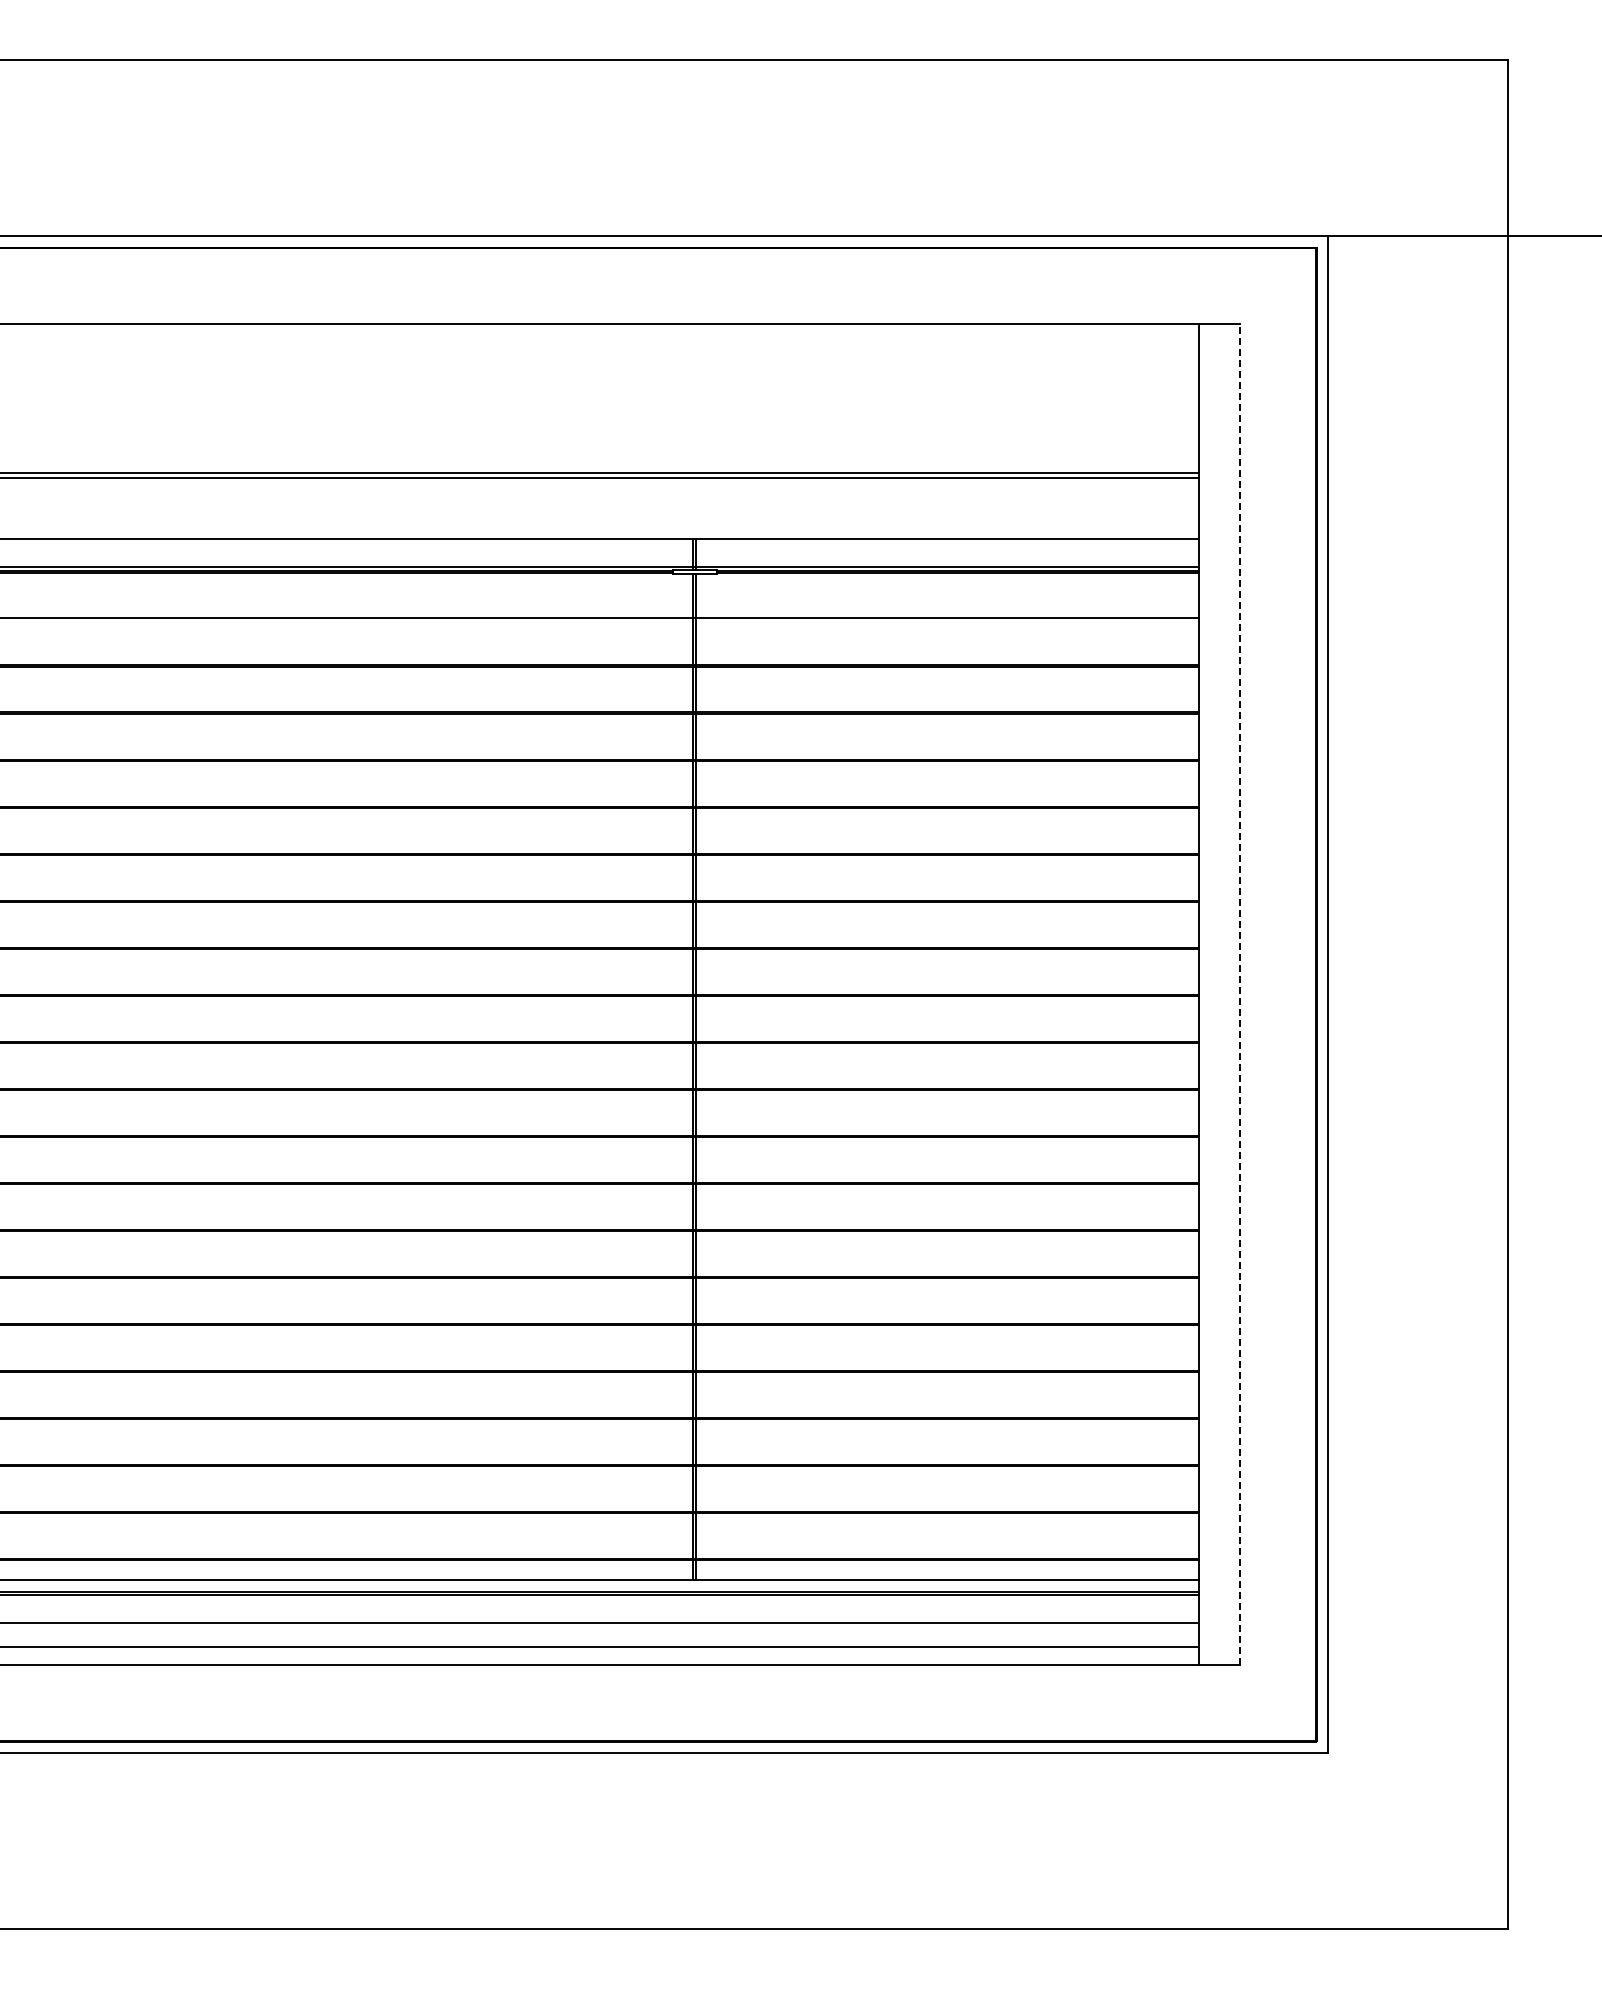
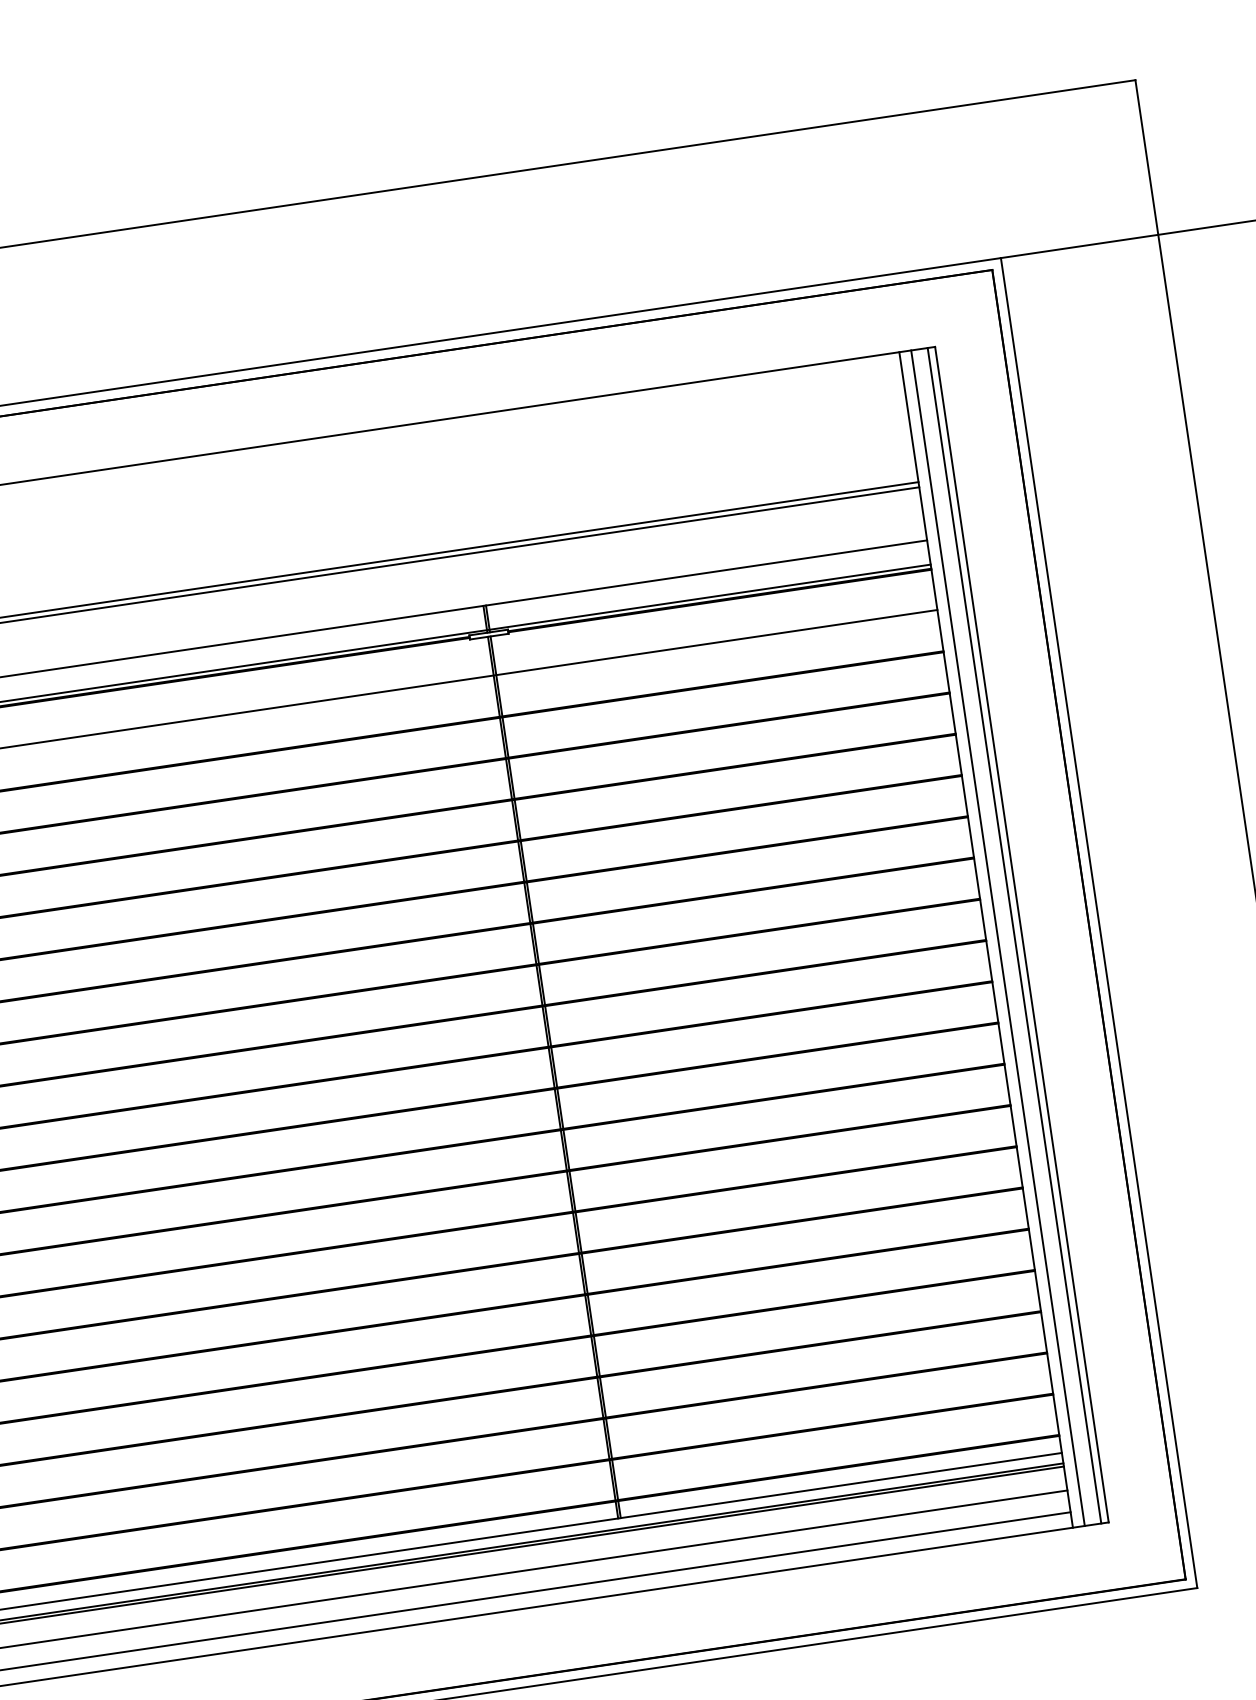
line: (1212, 994) -> (997, 938), added
line: (1231, 994) -> (1014, 935), added
line: (1240, 994) -> (1022, 934), dashed -> solid

